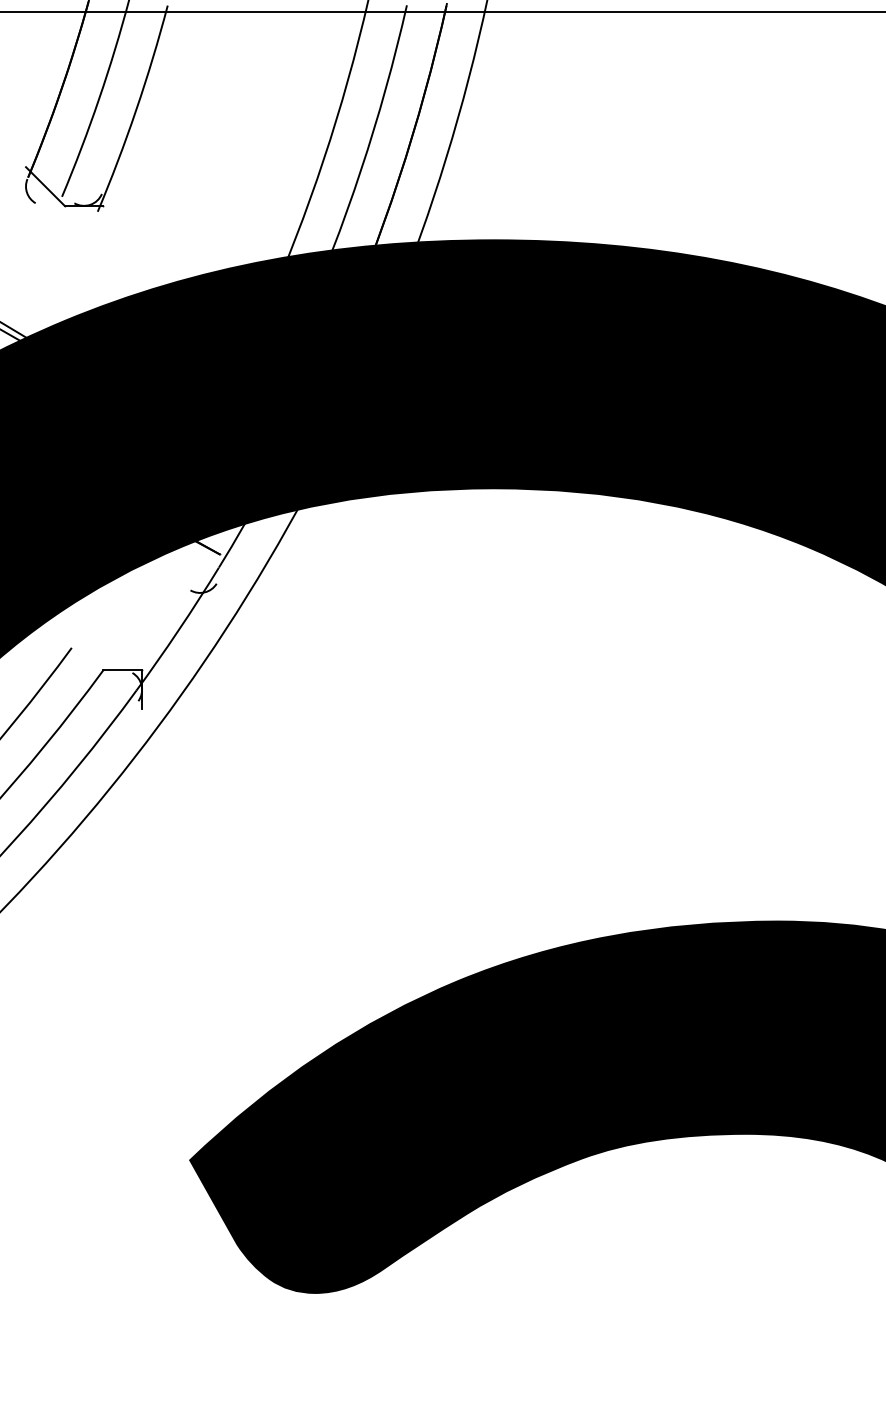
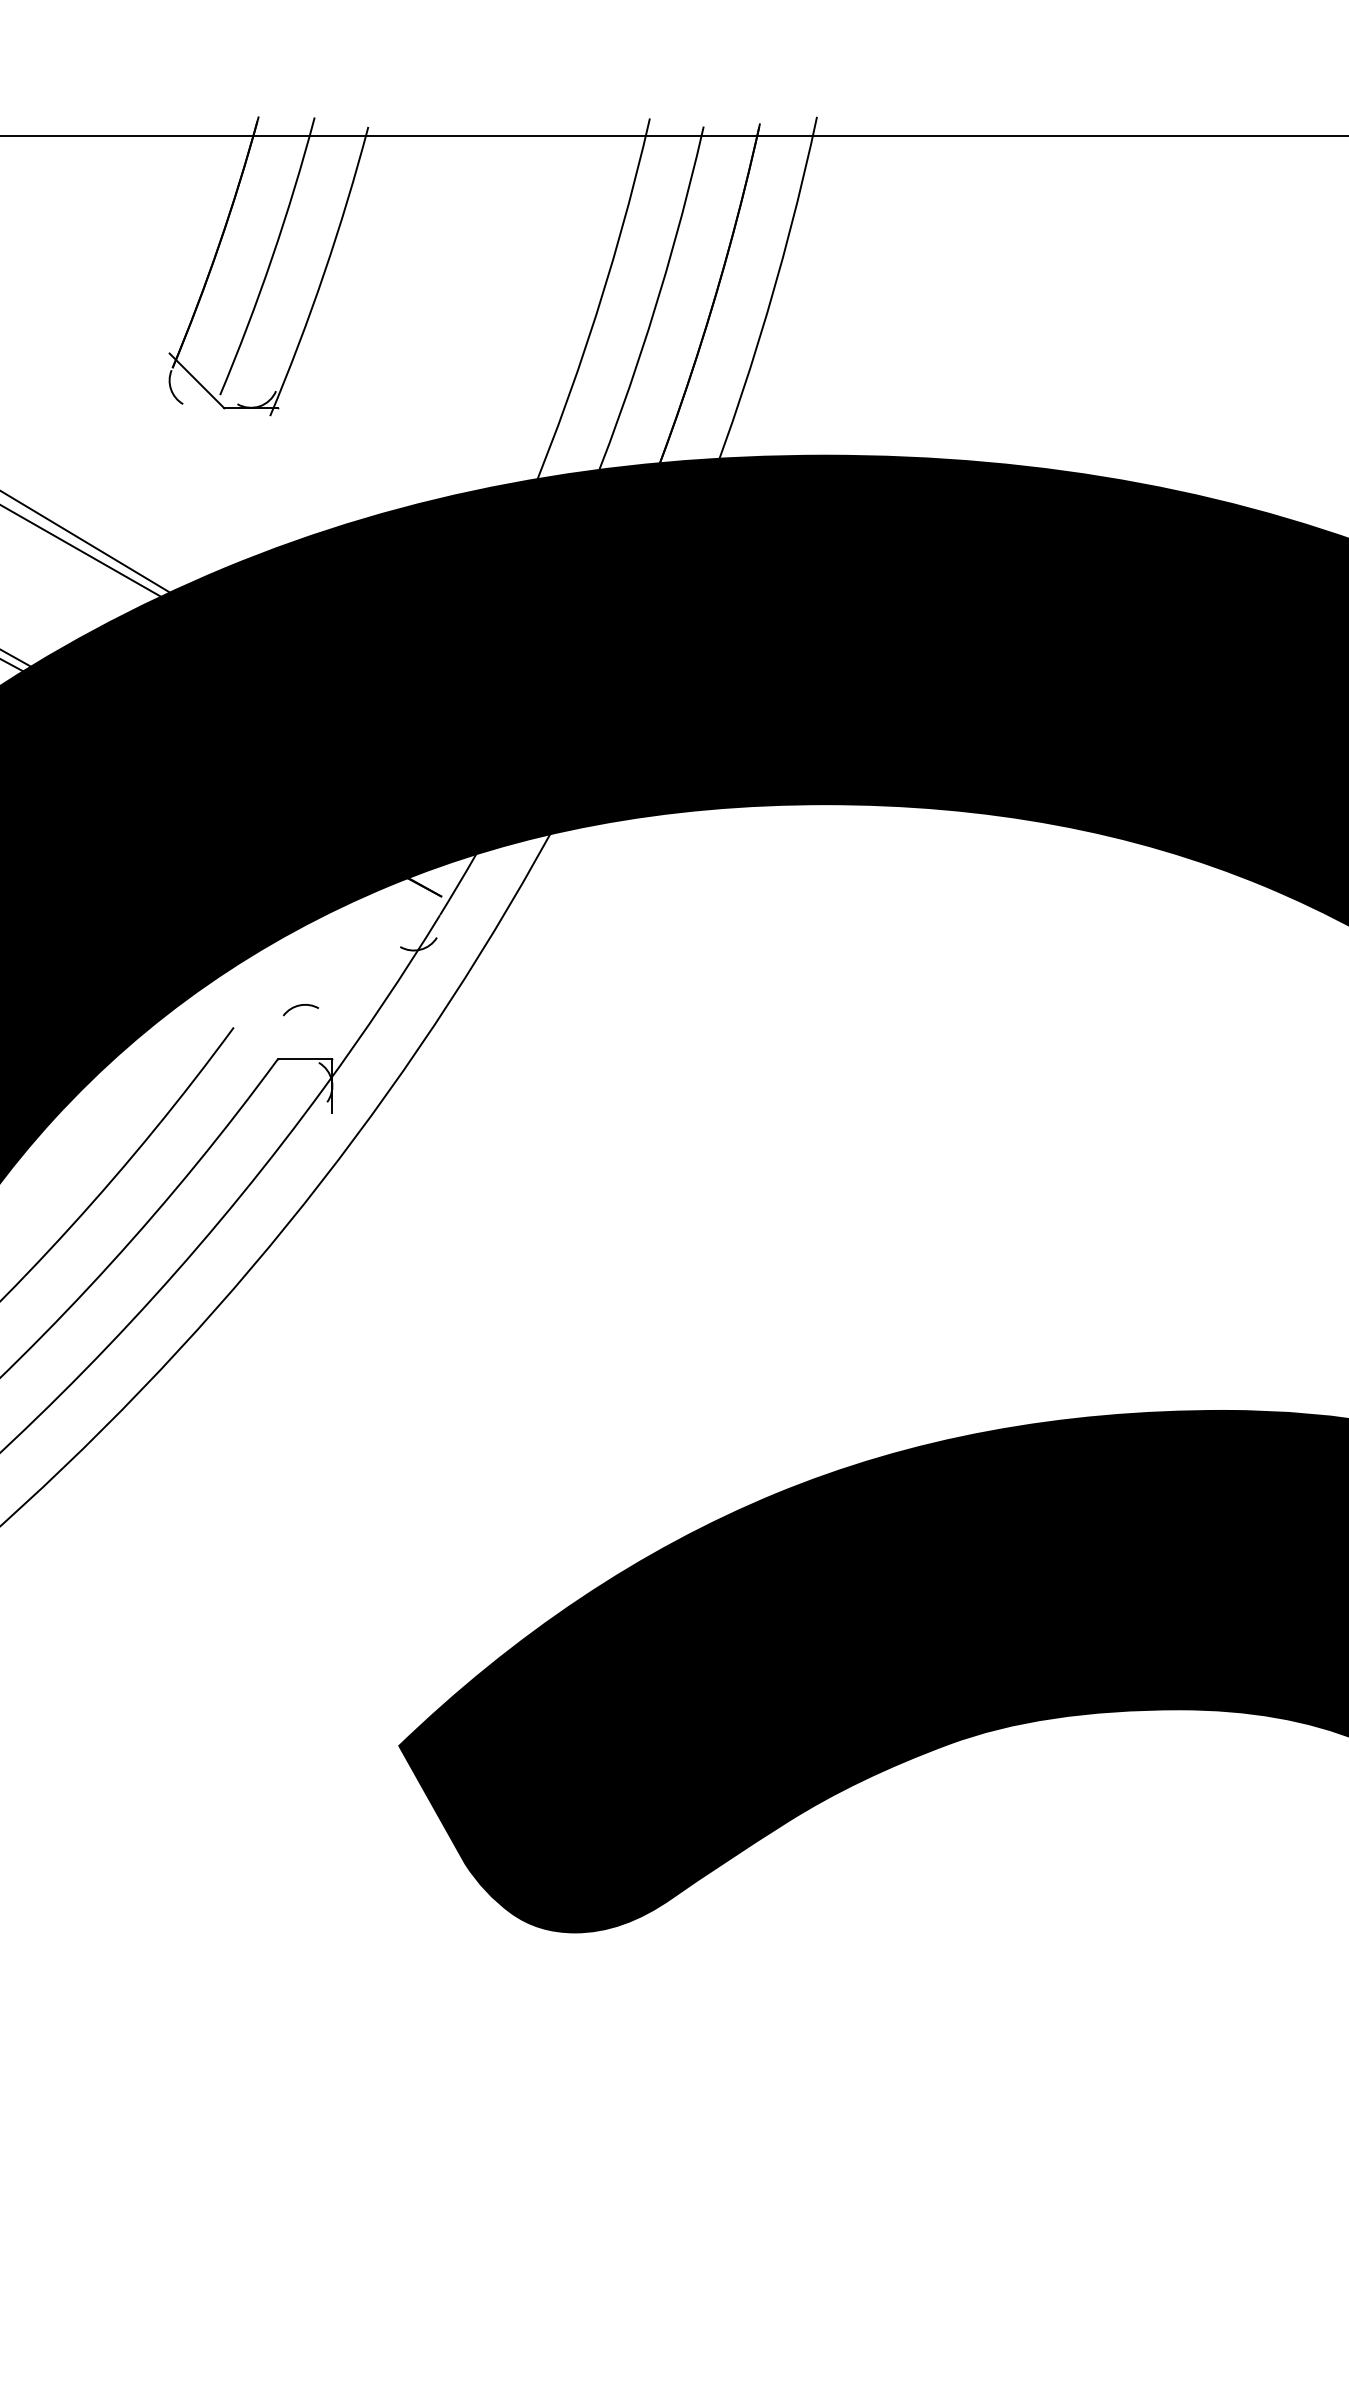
curve: (119, 632) -> (300, 1006), added

